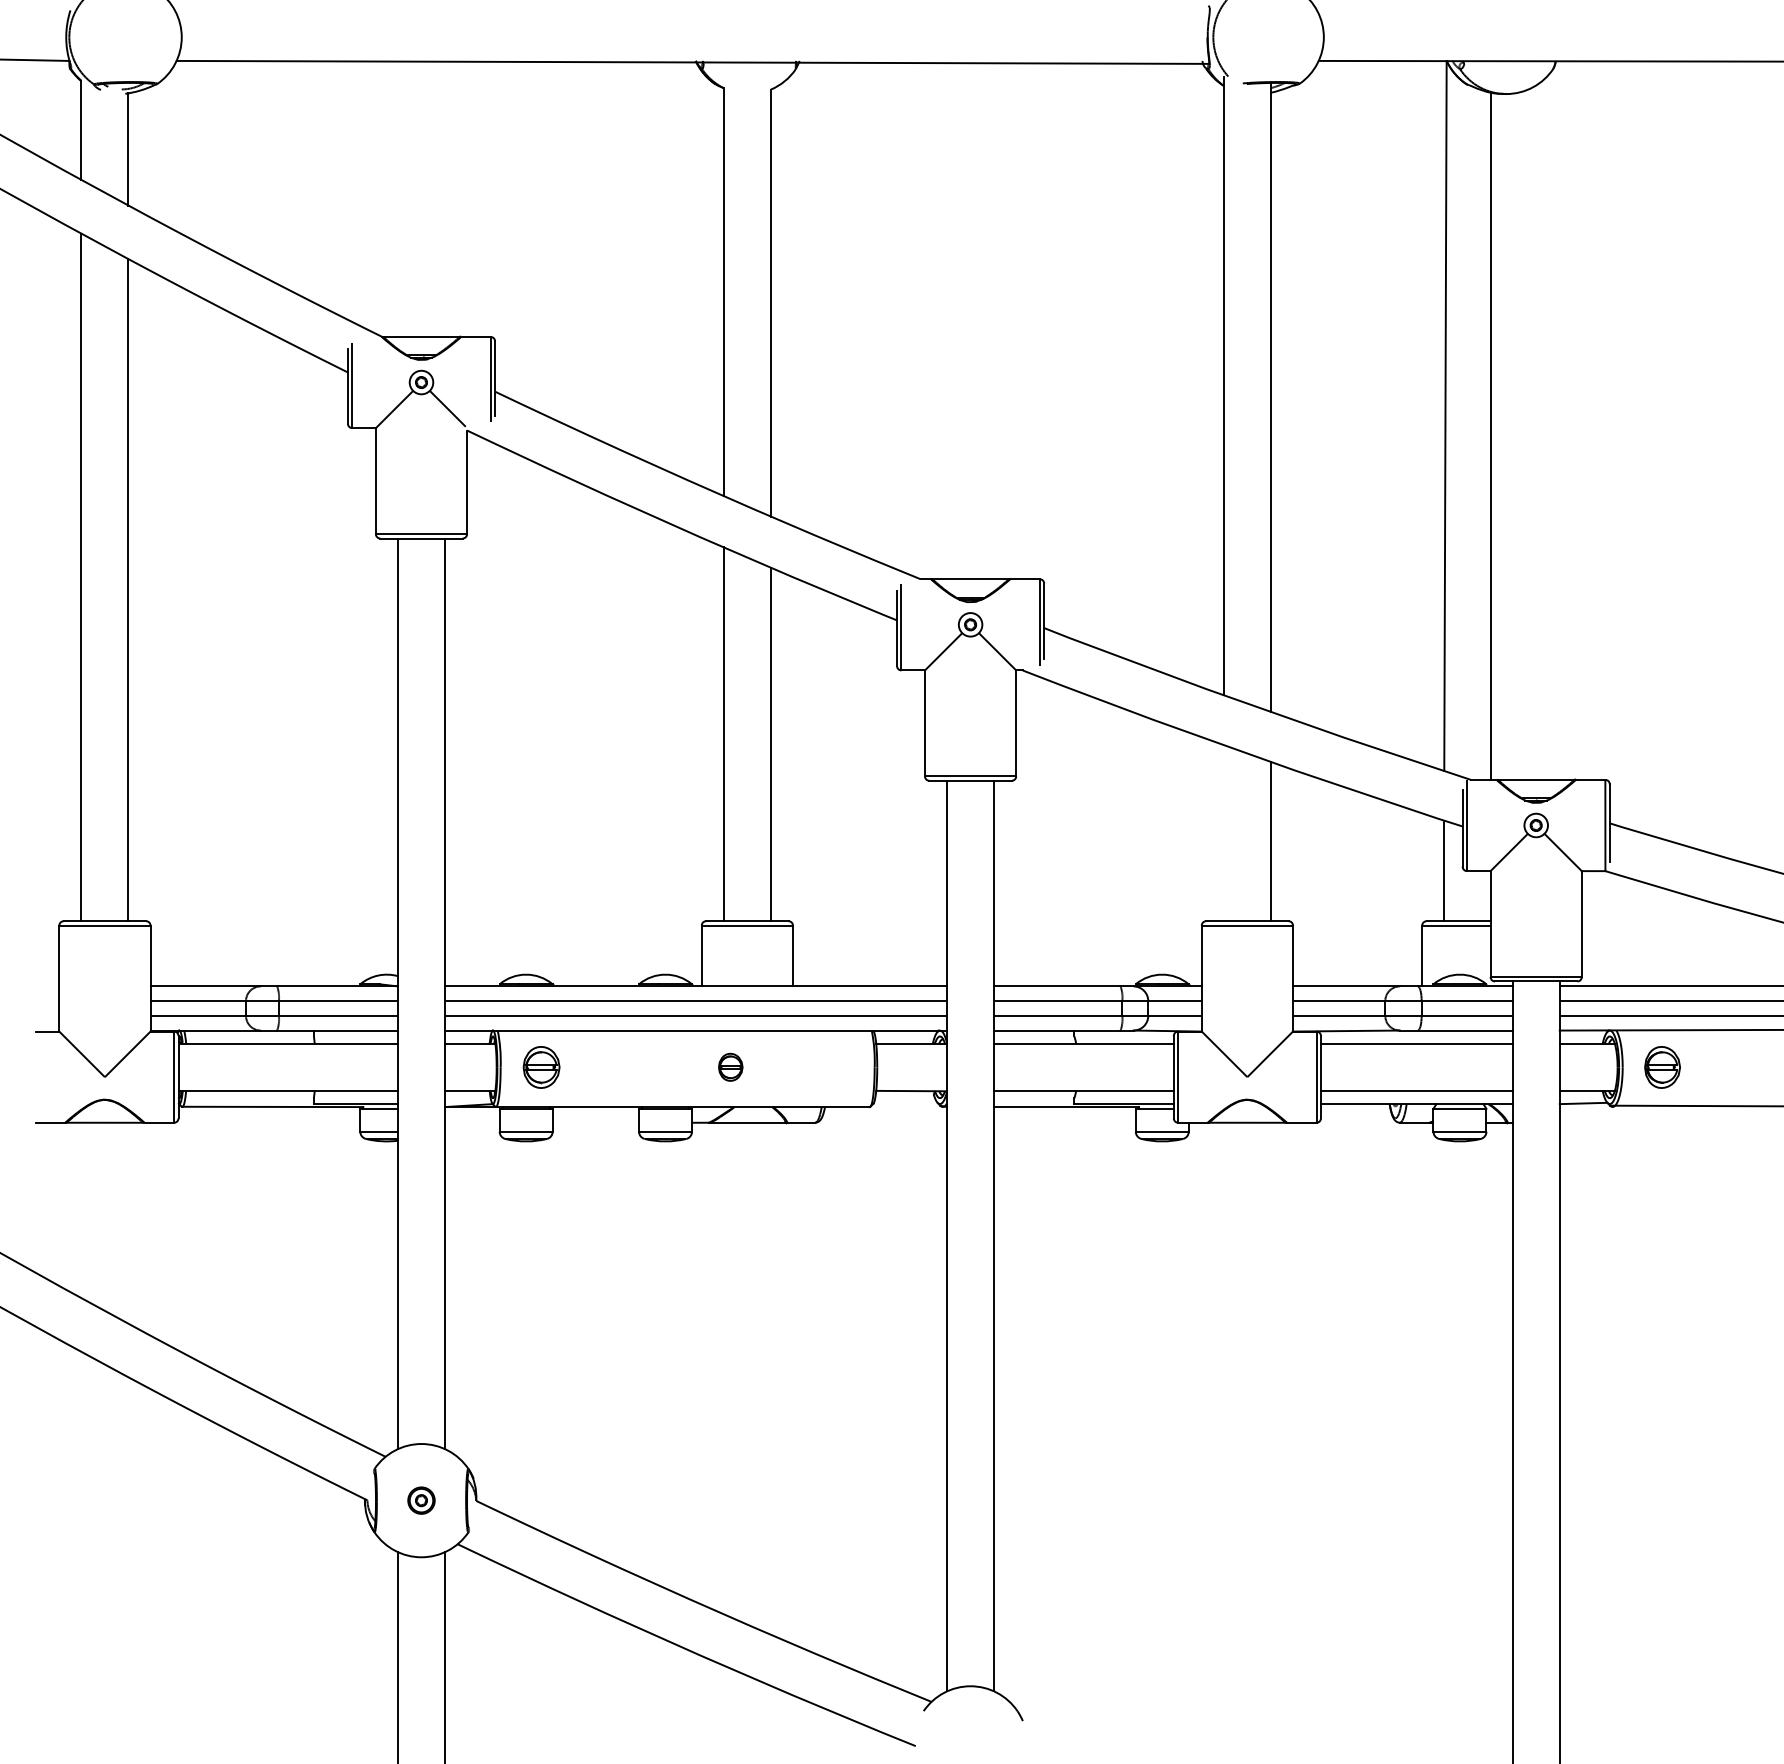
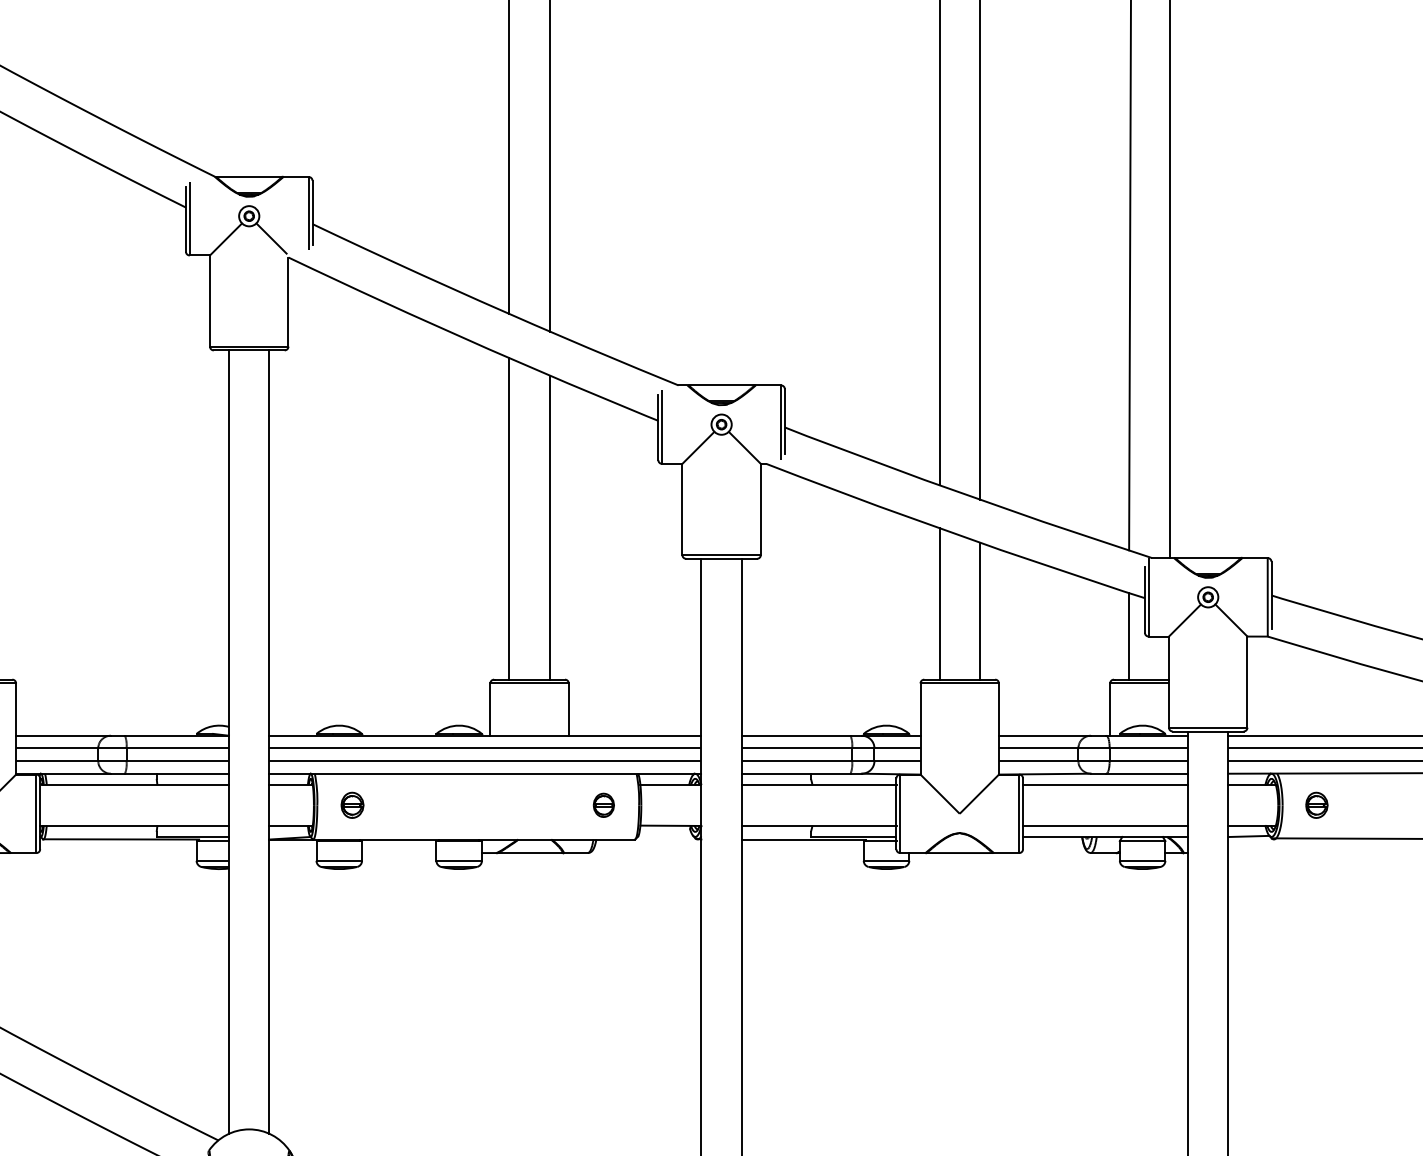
line: (1223, 833) -> (939, 604), added
part: (541, 1066) -> (352, 804), size x0.71
part: (730, 1066) -> (603, 804), moved
part: (1662, 1066) -> (1316, 804), size x0.71

